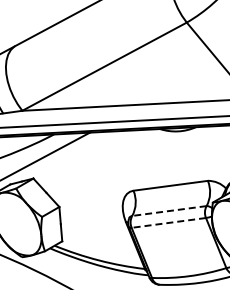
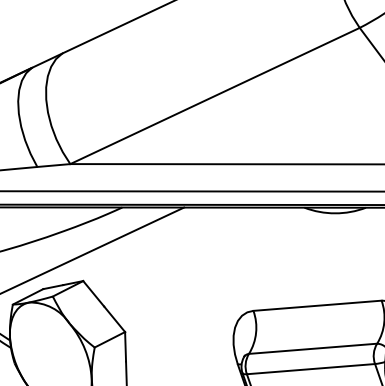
line: (169, 211) -> (313, 349), dashed -> solid
line: (168, 222) -> (310, 368), dashed -> solid

